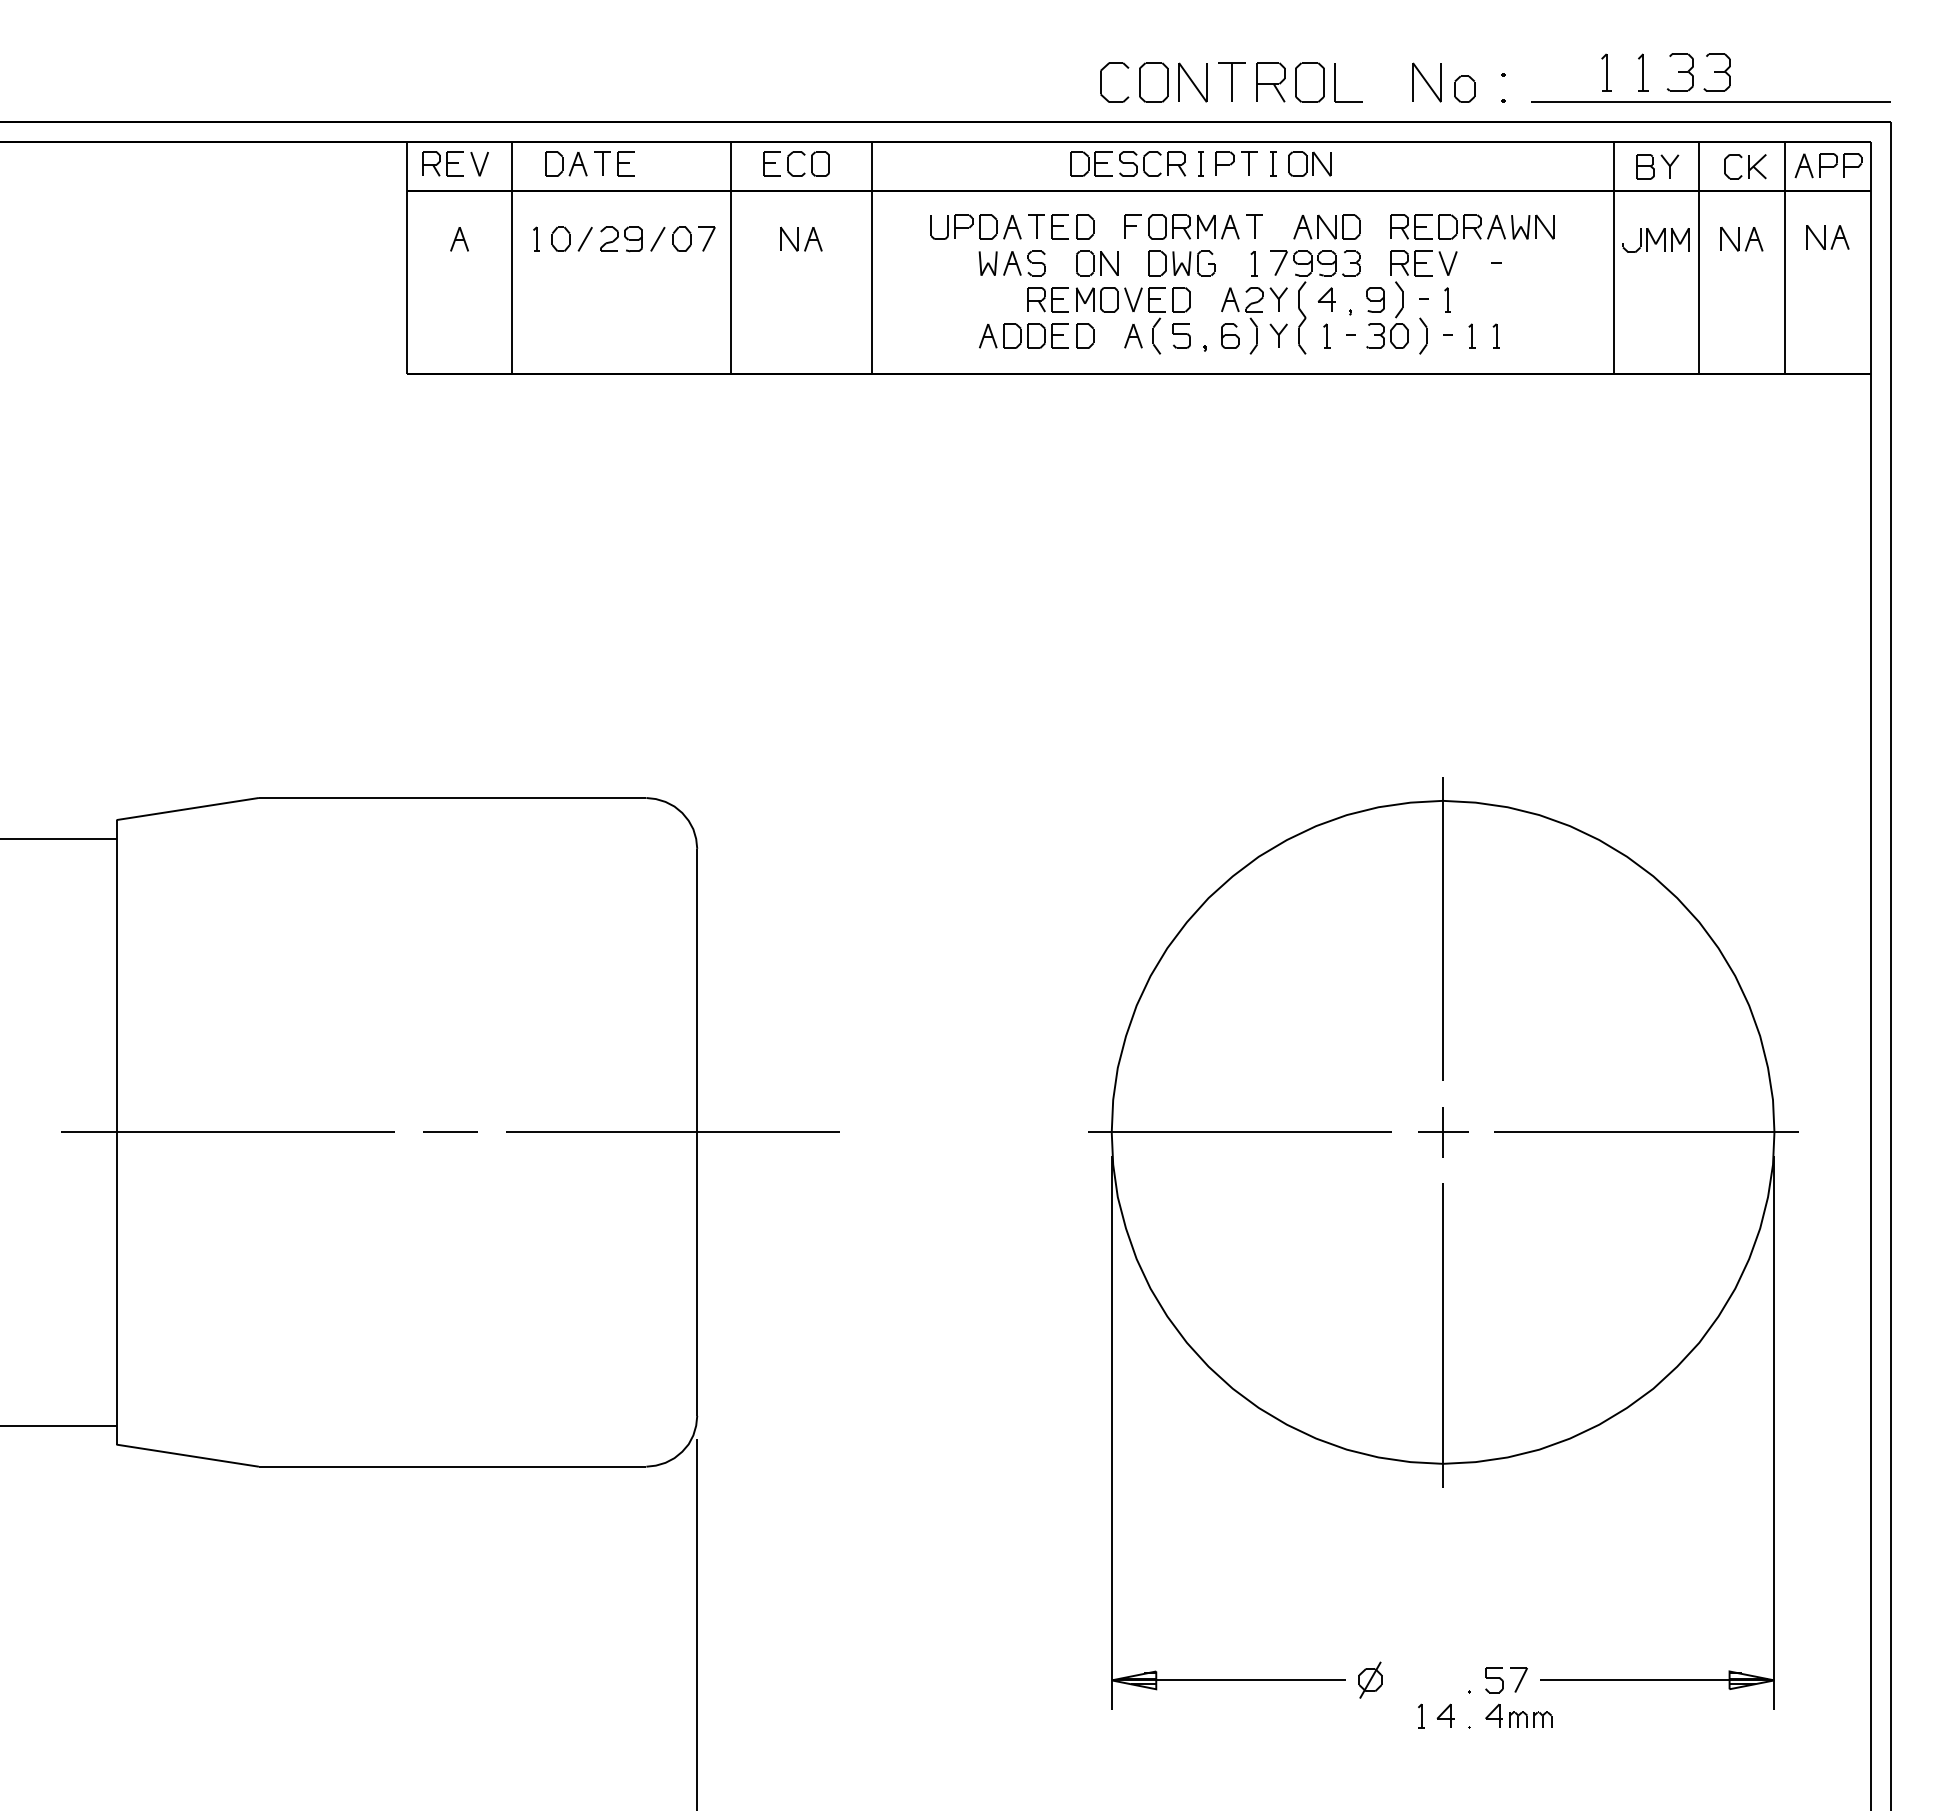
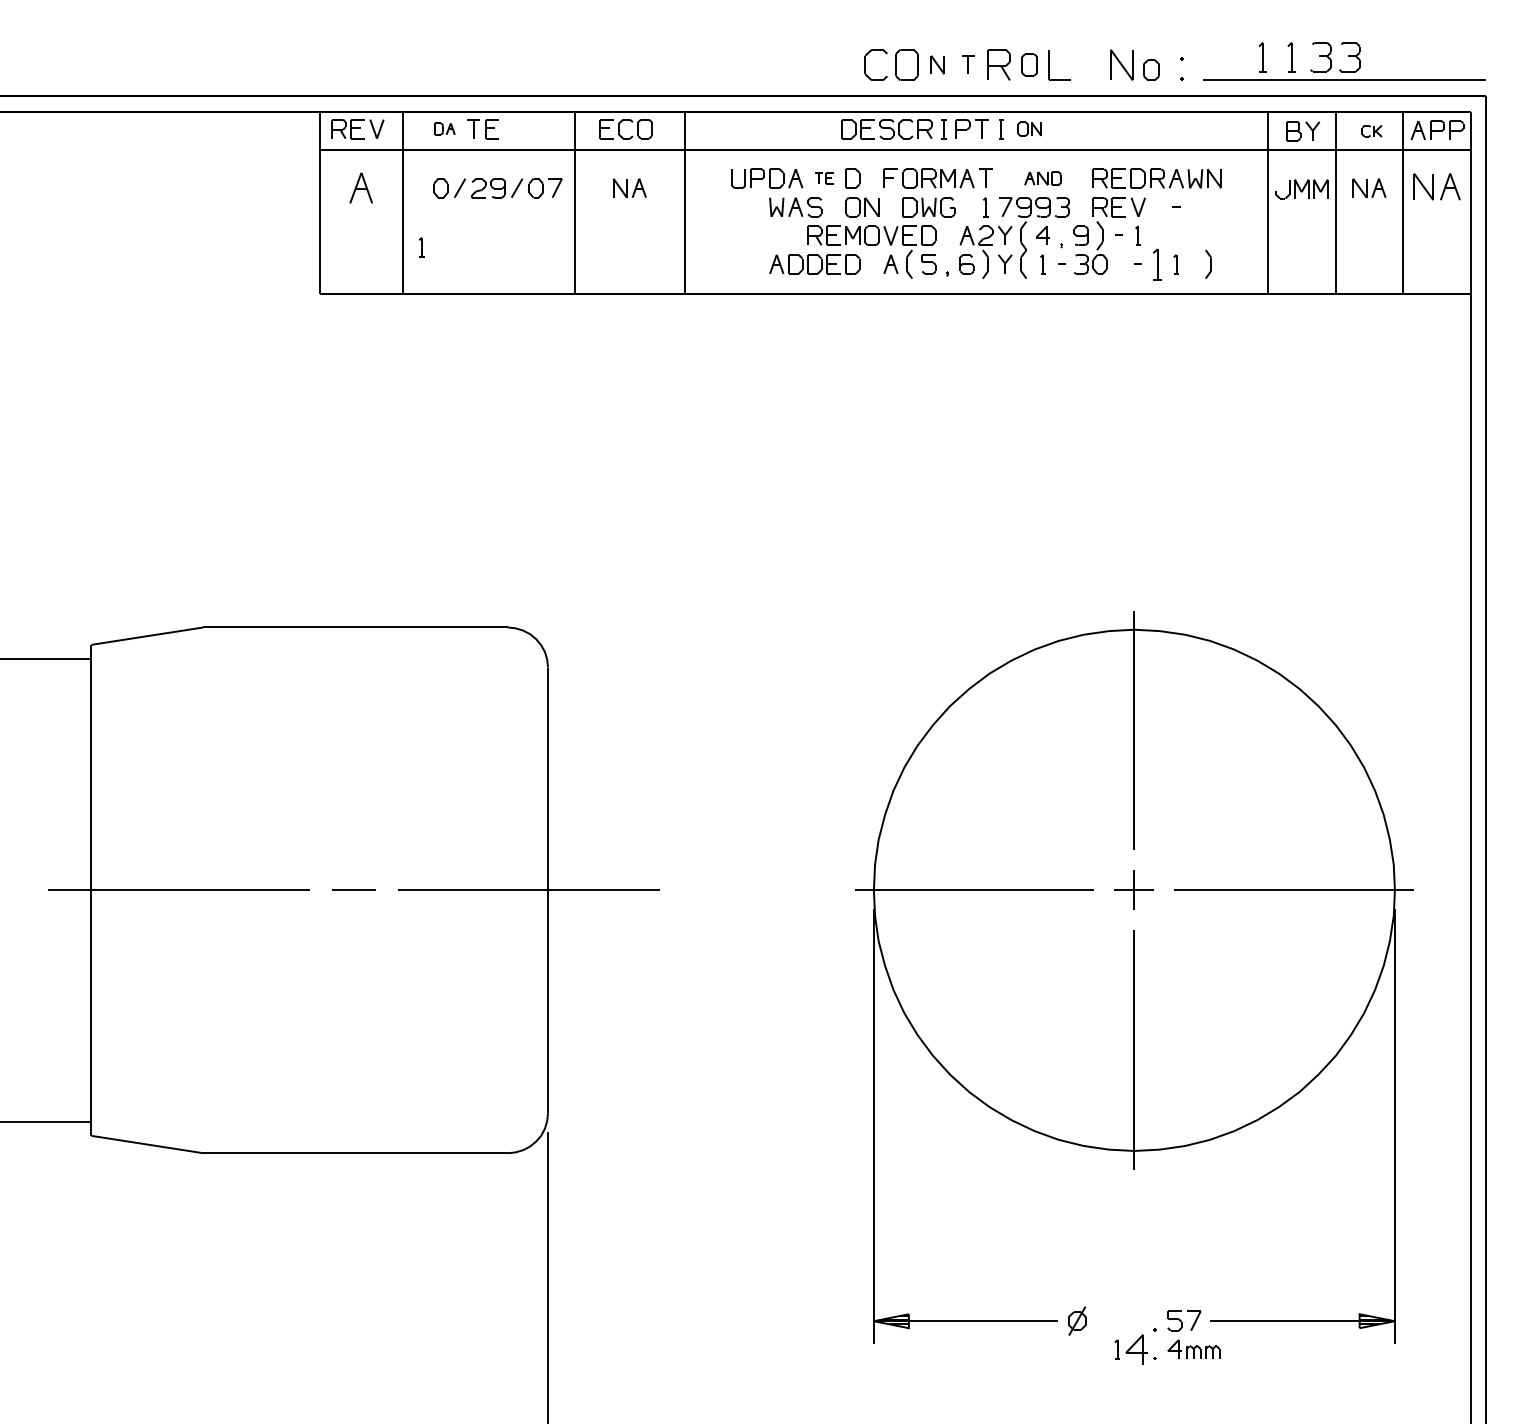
part: (1231, 81) -> (968, 64), size x0.6
part: (1192, 82) -> (937, 64), size x0.6
part: (1309, 82) -> (1029, 64), size x0.7
part: (566, 163) -> (445, 128), size x0.6
part: (1309, 163) -> (1029, 128), size x0.7
part: (1745, 166) -> (1372, 130), size x0.6
part: (1048, 226) -> (824, 178), size x0.6
part: (1326, 226) -> (1042, 178), size x0.7
part: (1827, 237) -> (1436, 186), size x1.4
part: (536, 238) -> (421, 246), moved
part: (459, 239) -> (361, 188), size x1.6
part: (1423, 335) -> (1208, 263), moved
part: (1471, 335) -> (1156, 263), size x1.6
part: (1445, 1715) -> (1136, 1348), size x1.6

